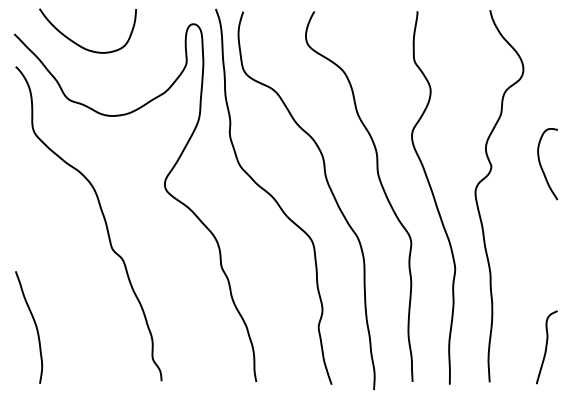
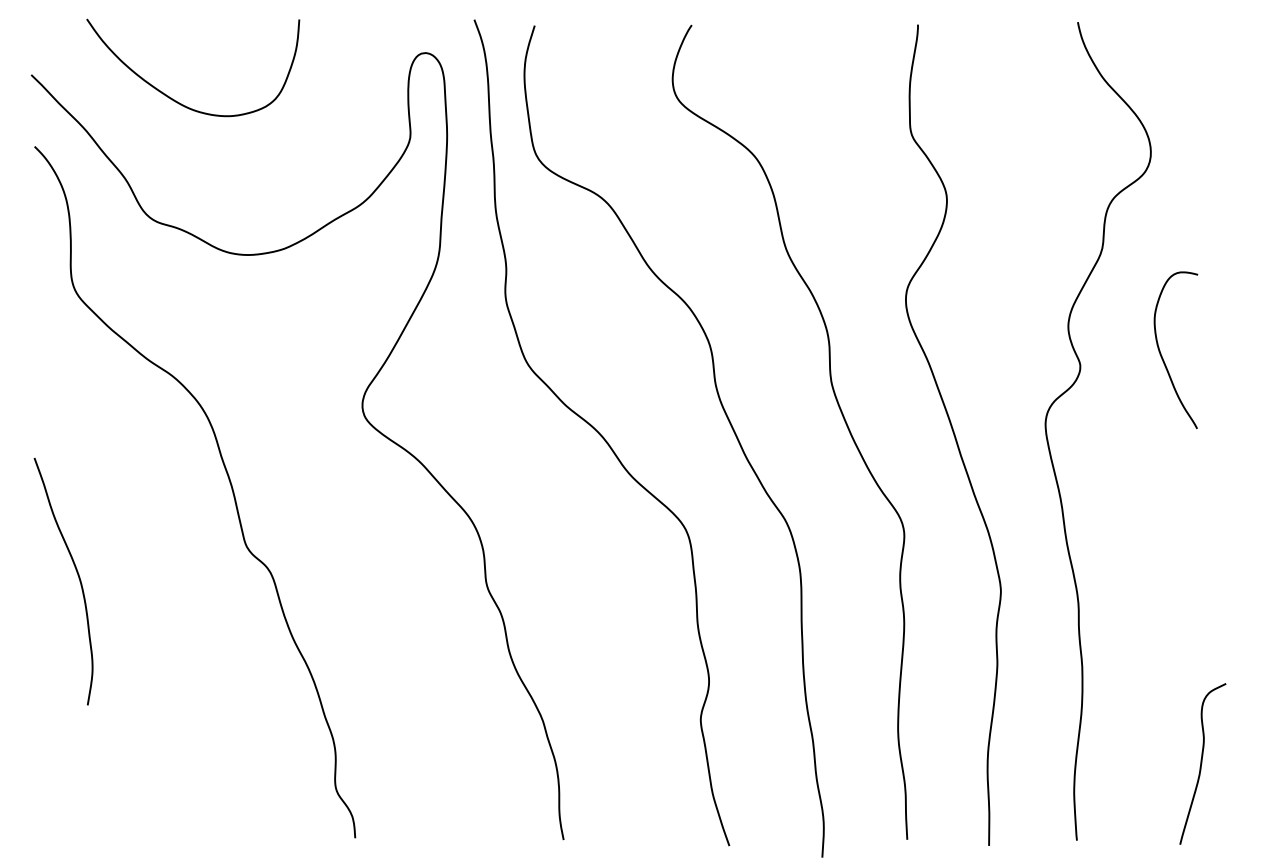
curve: (542, 167) -> (1164, 357), moved
curve: (34, 324) -> (75, 574), moved

